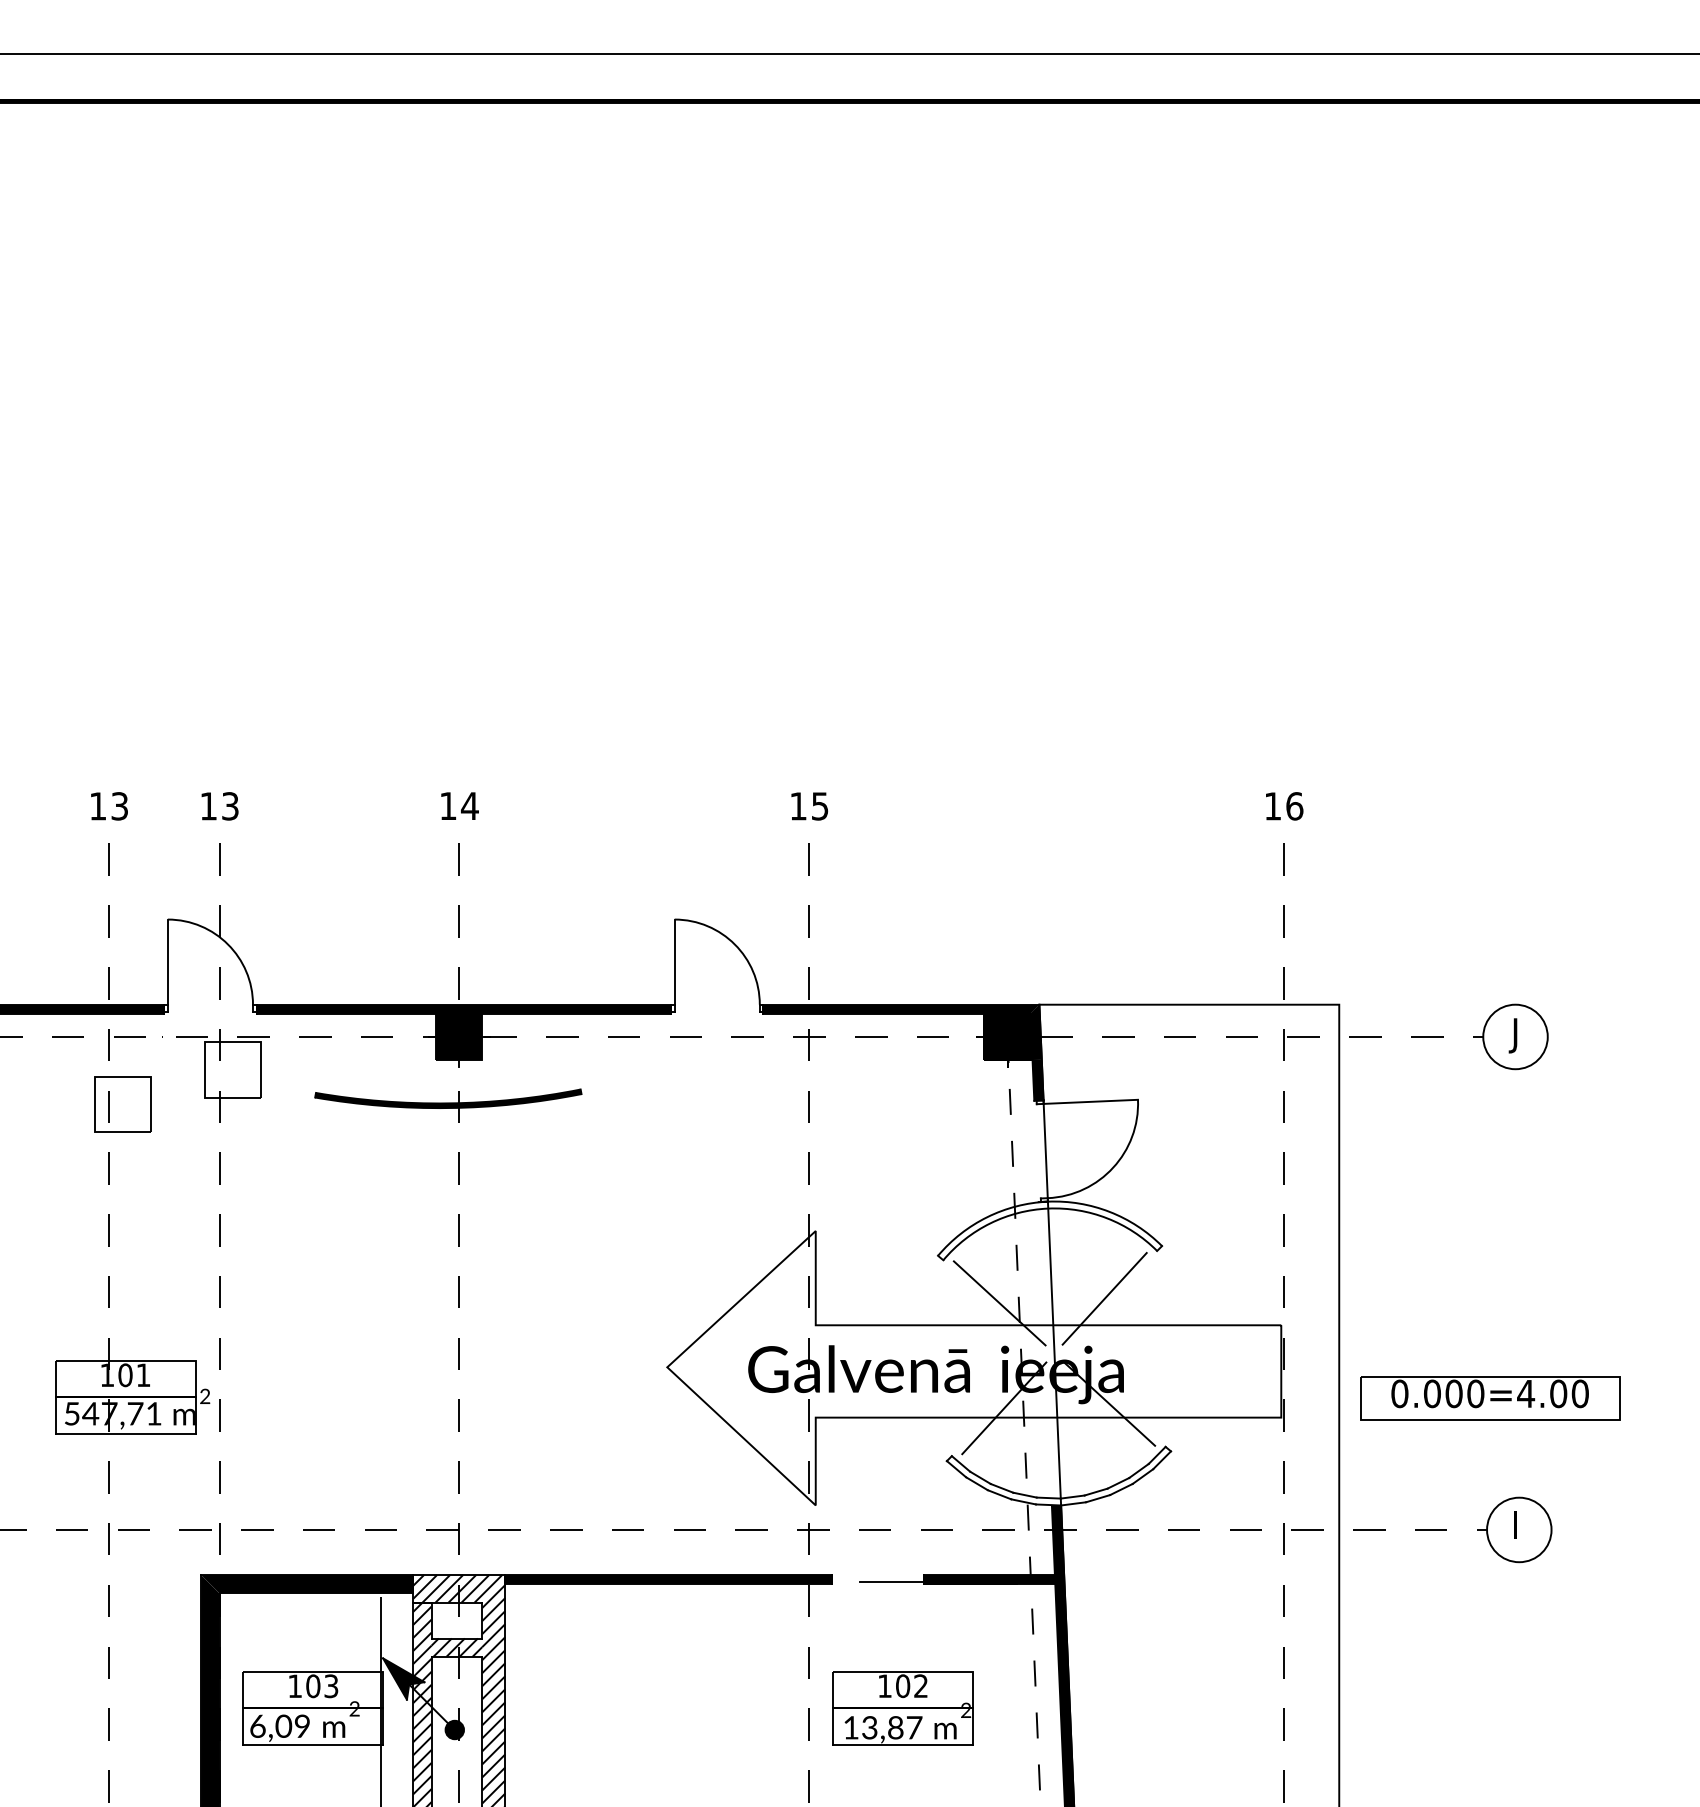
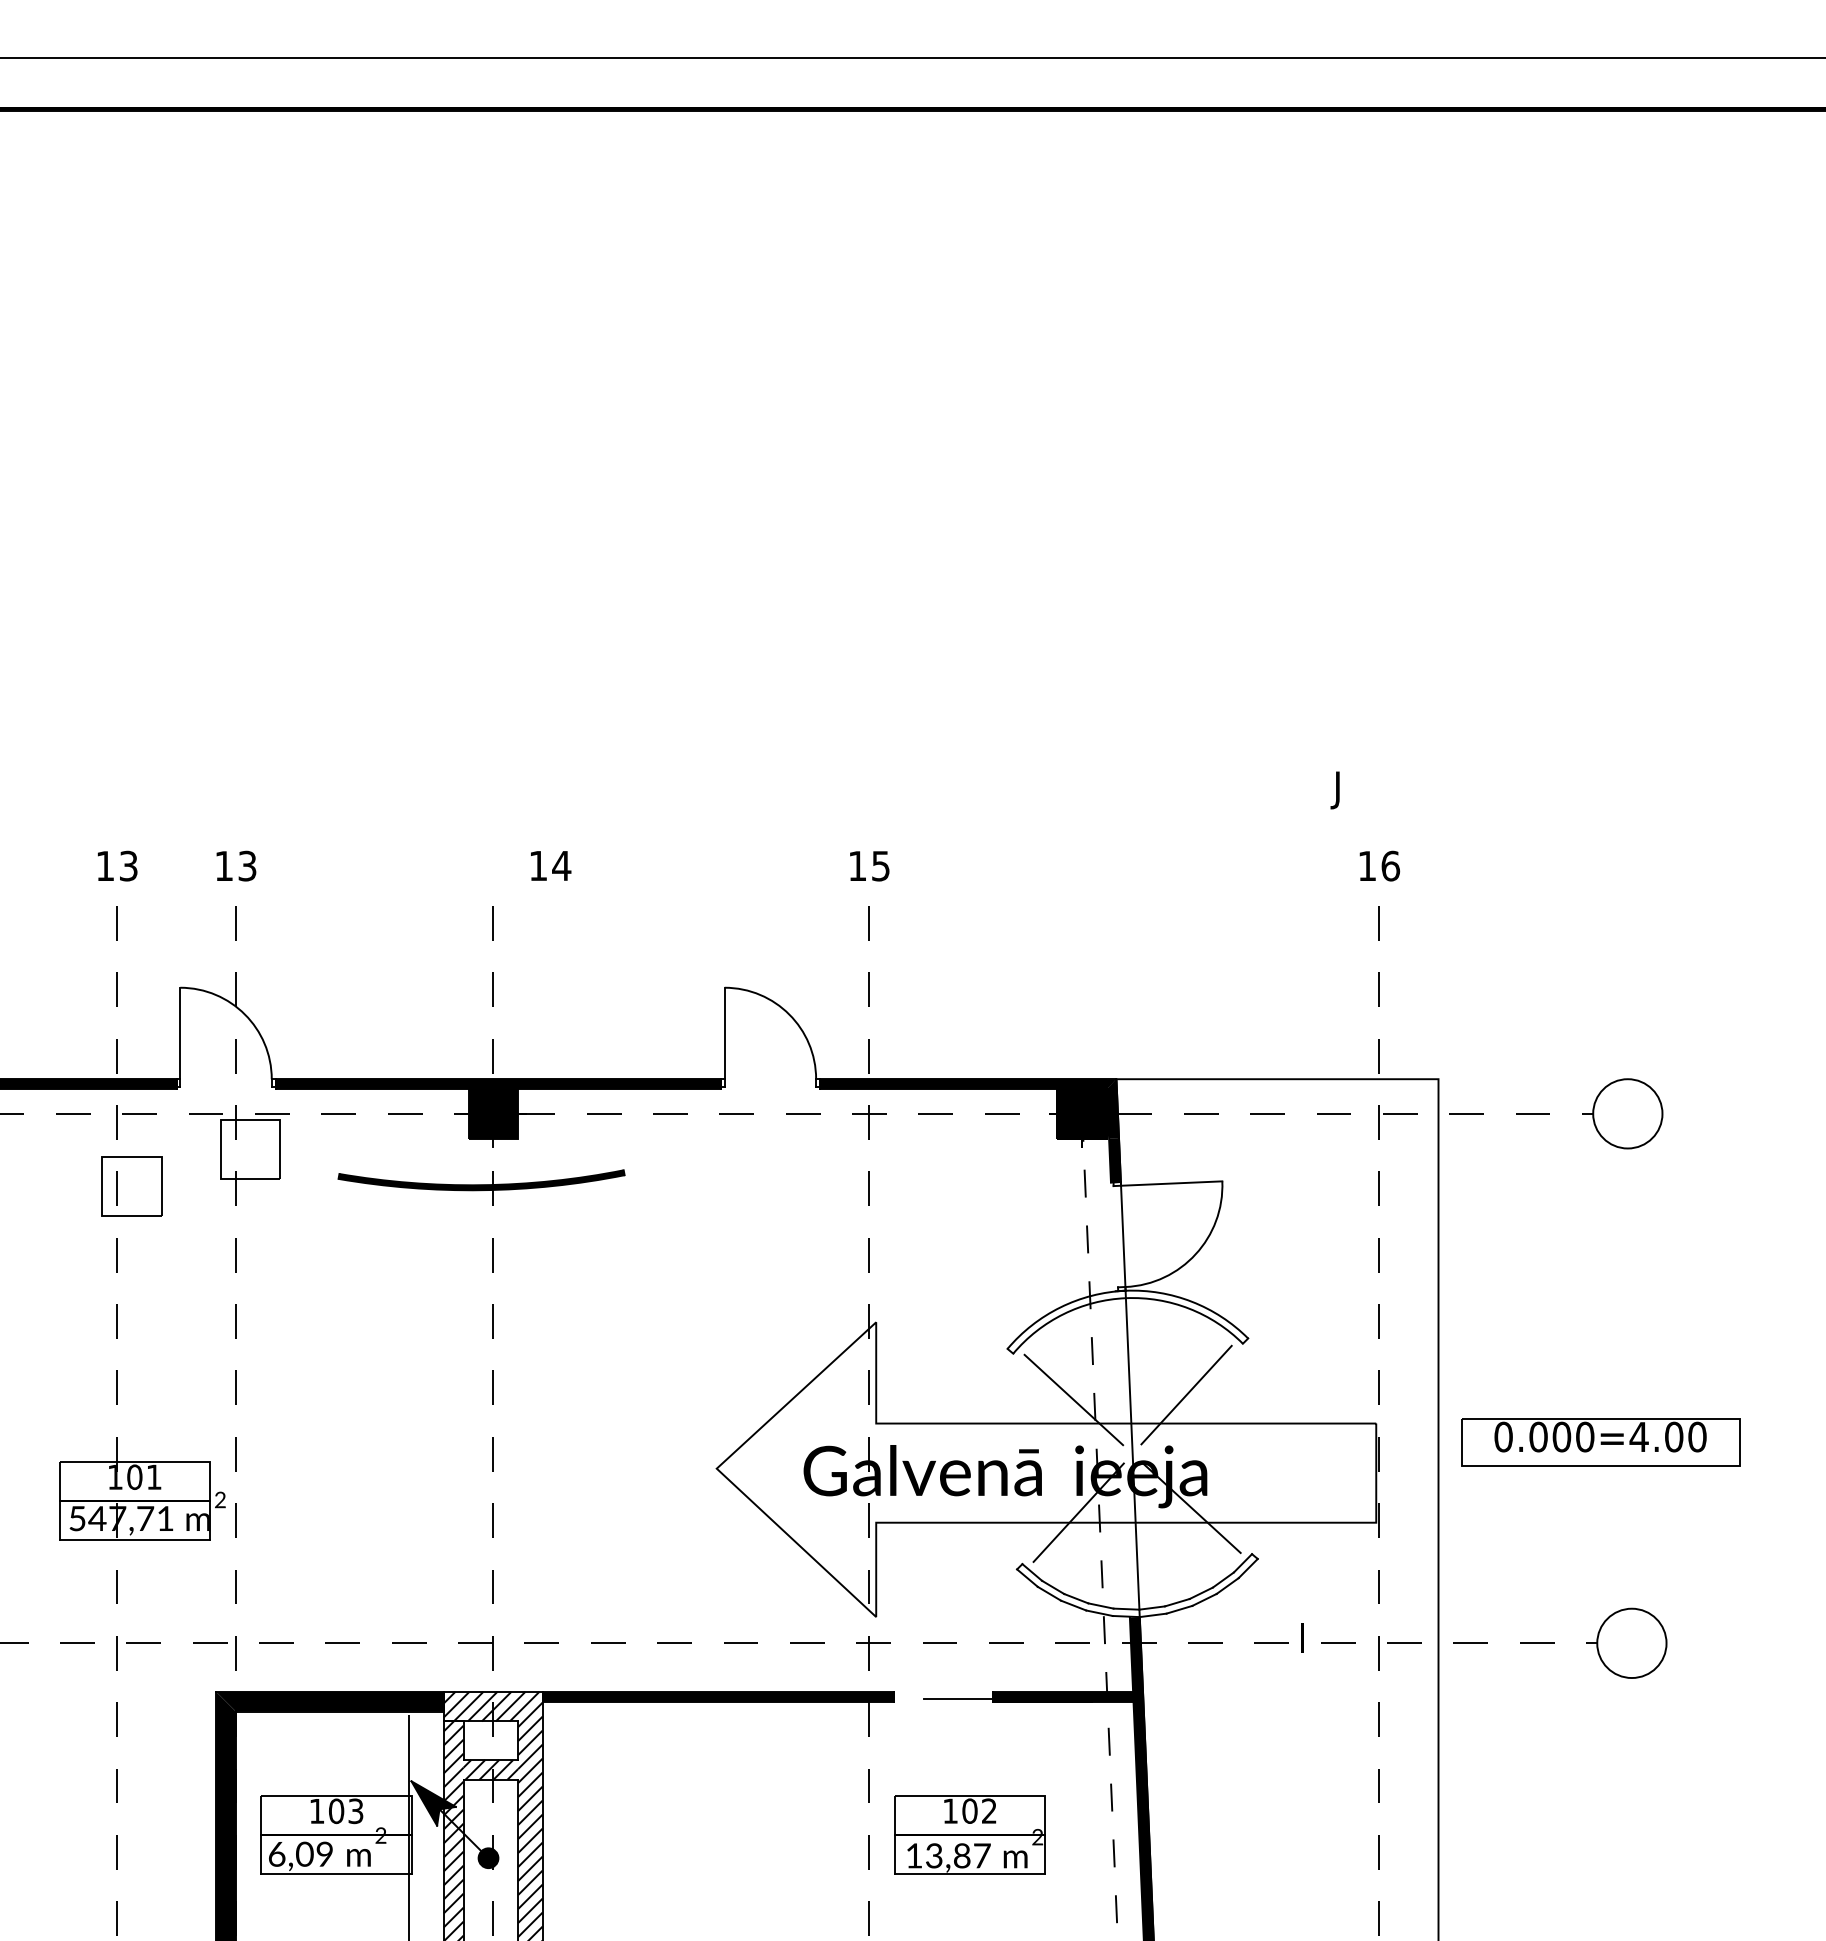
text: (459, 805) -> (550, 865), moved
text: (1512, 1035) -> (1334, 790), moved
part: (1490, 1398) -> (1600, 1442), moved
text: (1515, 1524) -> (1302, 1637), moved

